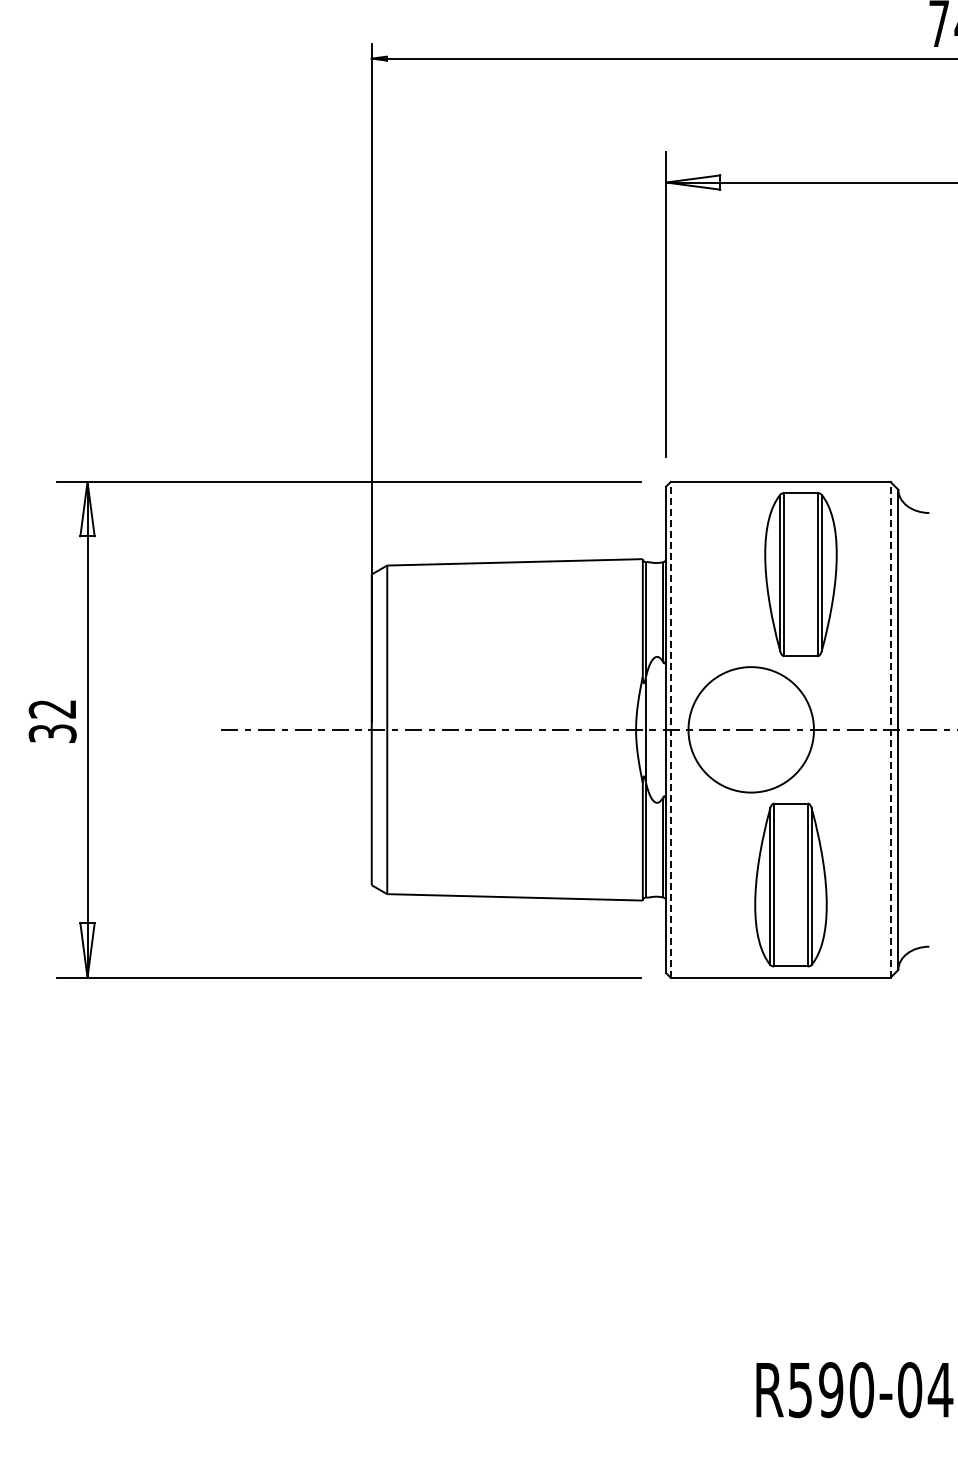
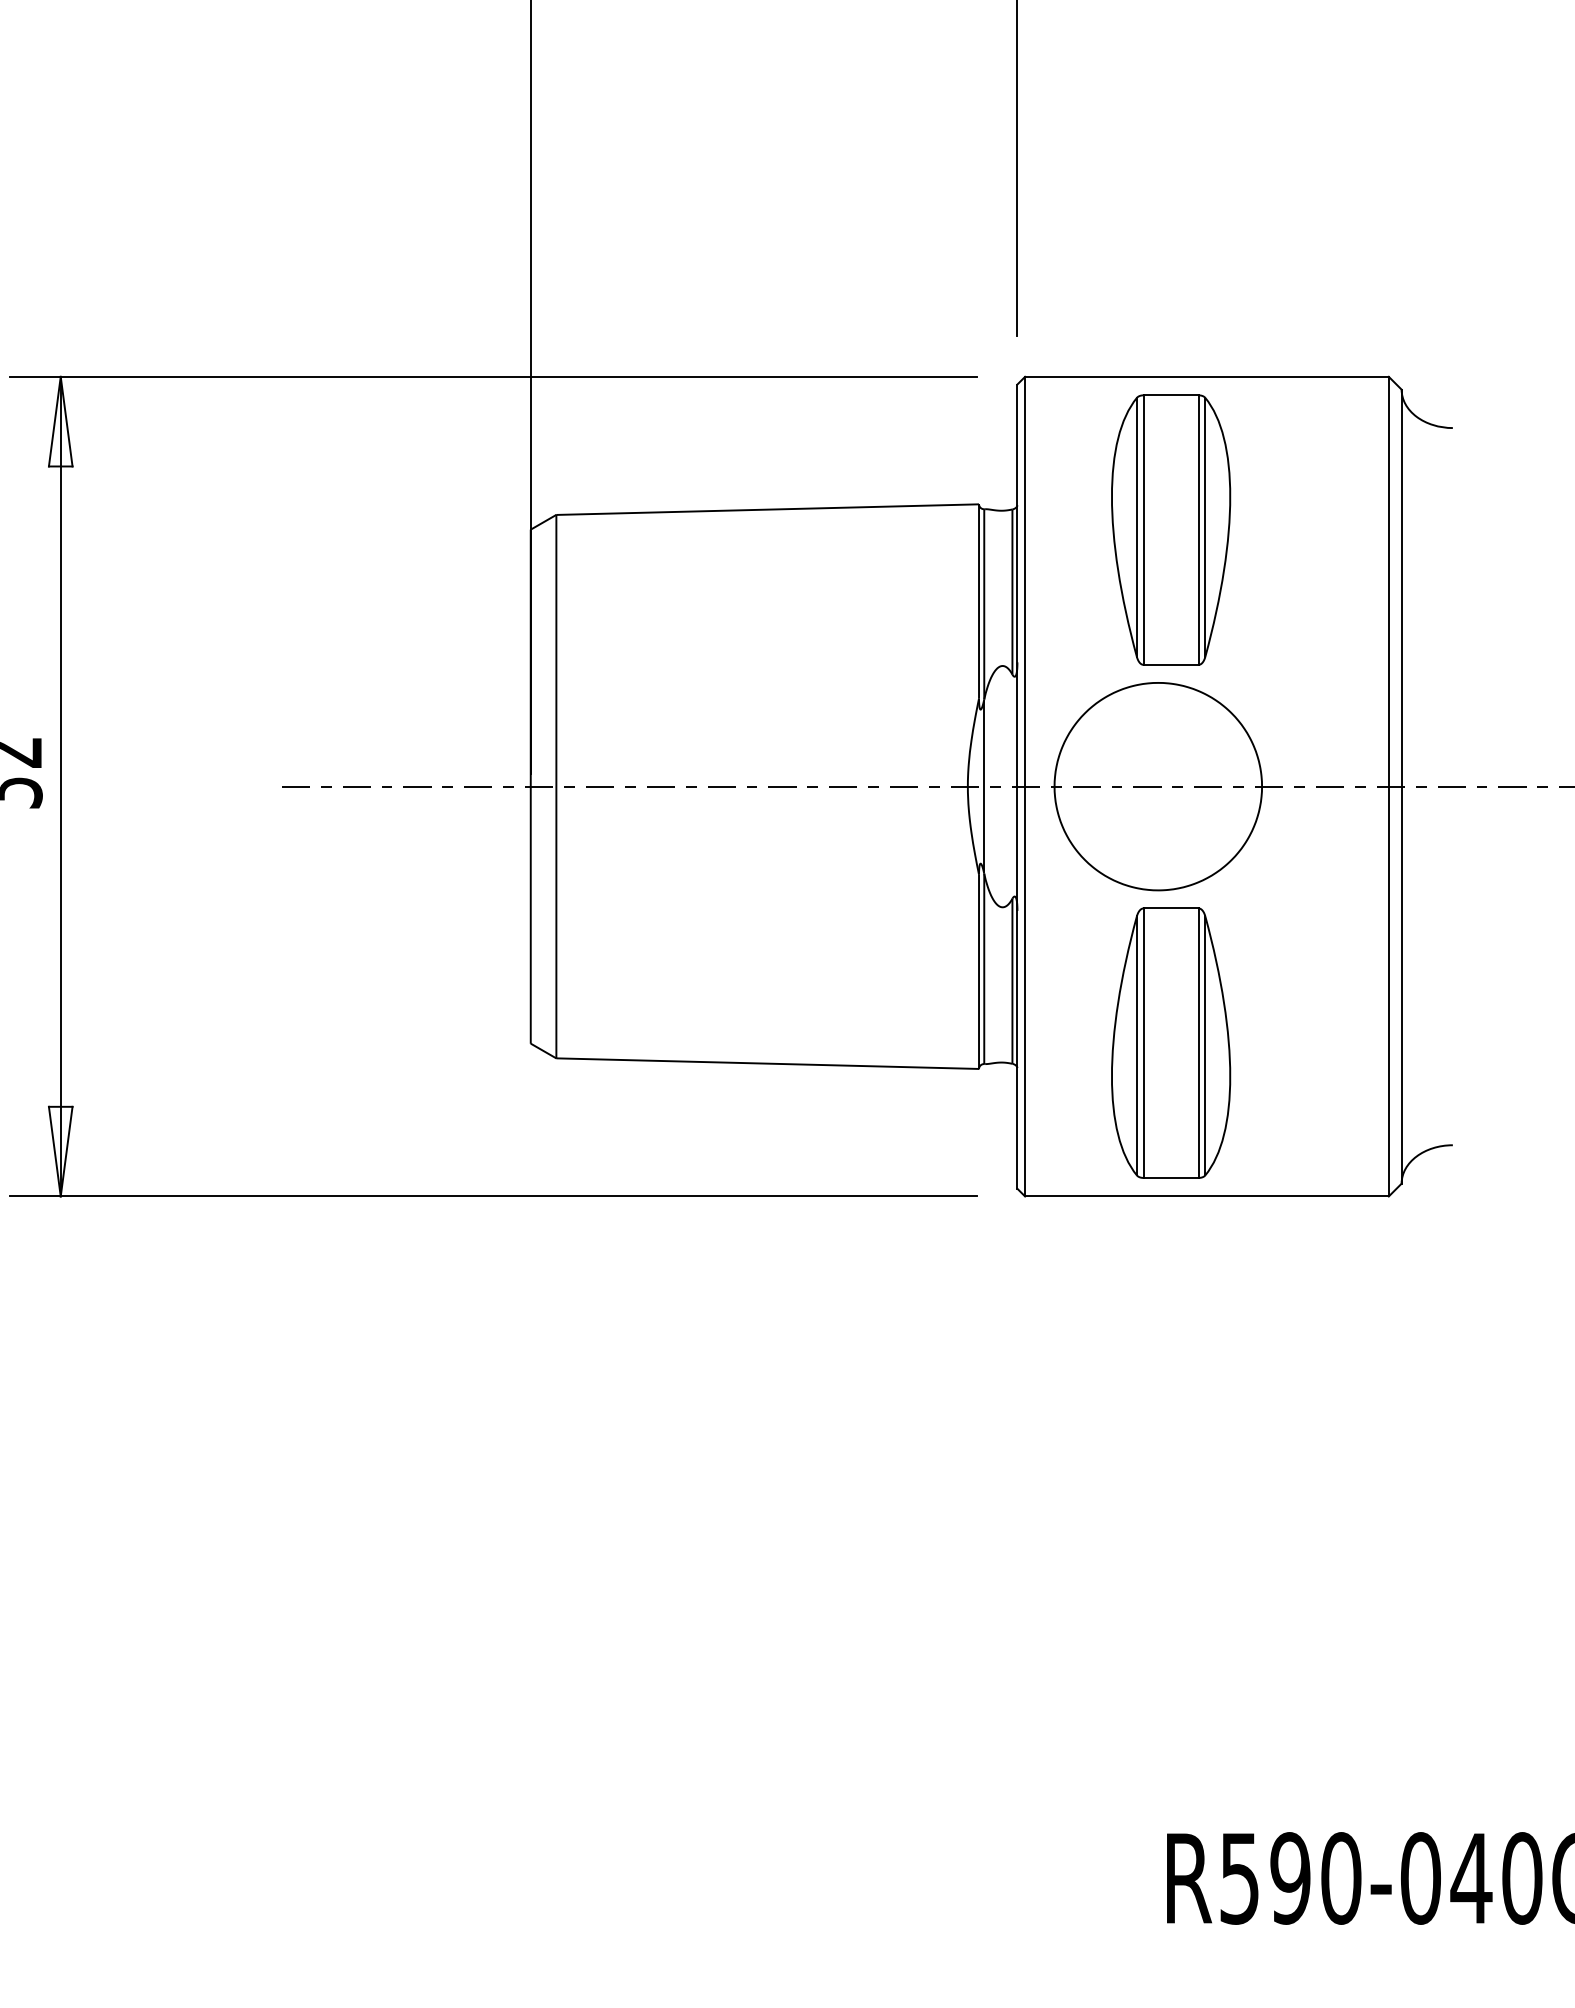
part: (800, 574) -> (1170, 529), moved
line: (670, 729) -> (1024, 786), dashed -> solid
line: (890, 729) -> (1388, 786), dashed -> solid
part: (790, 884) -> (1170, 1042), moved

